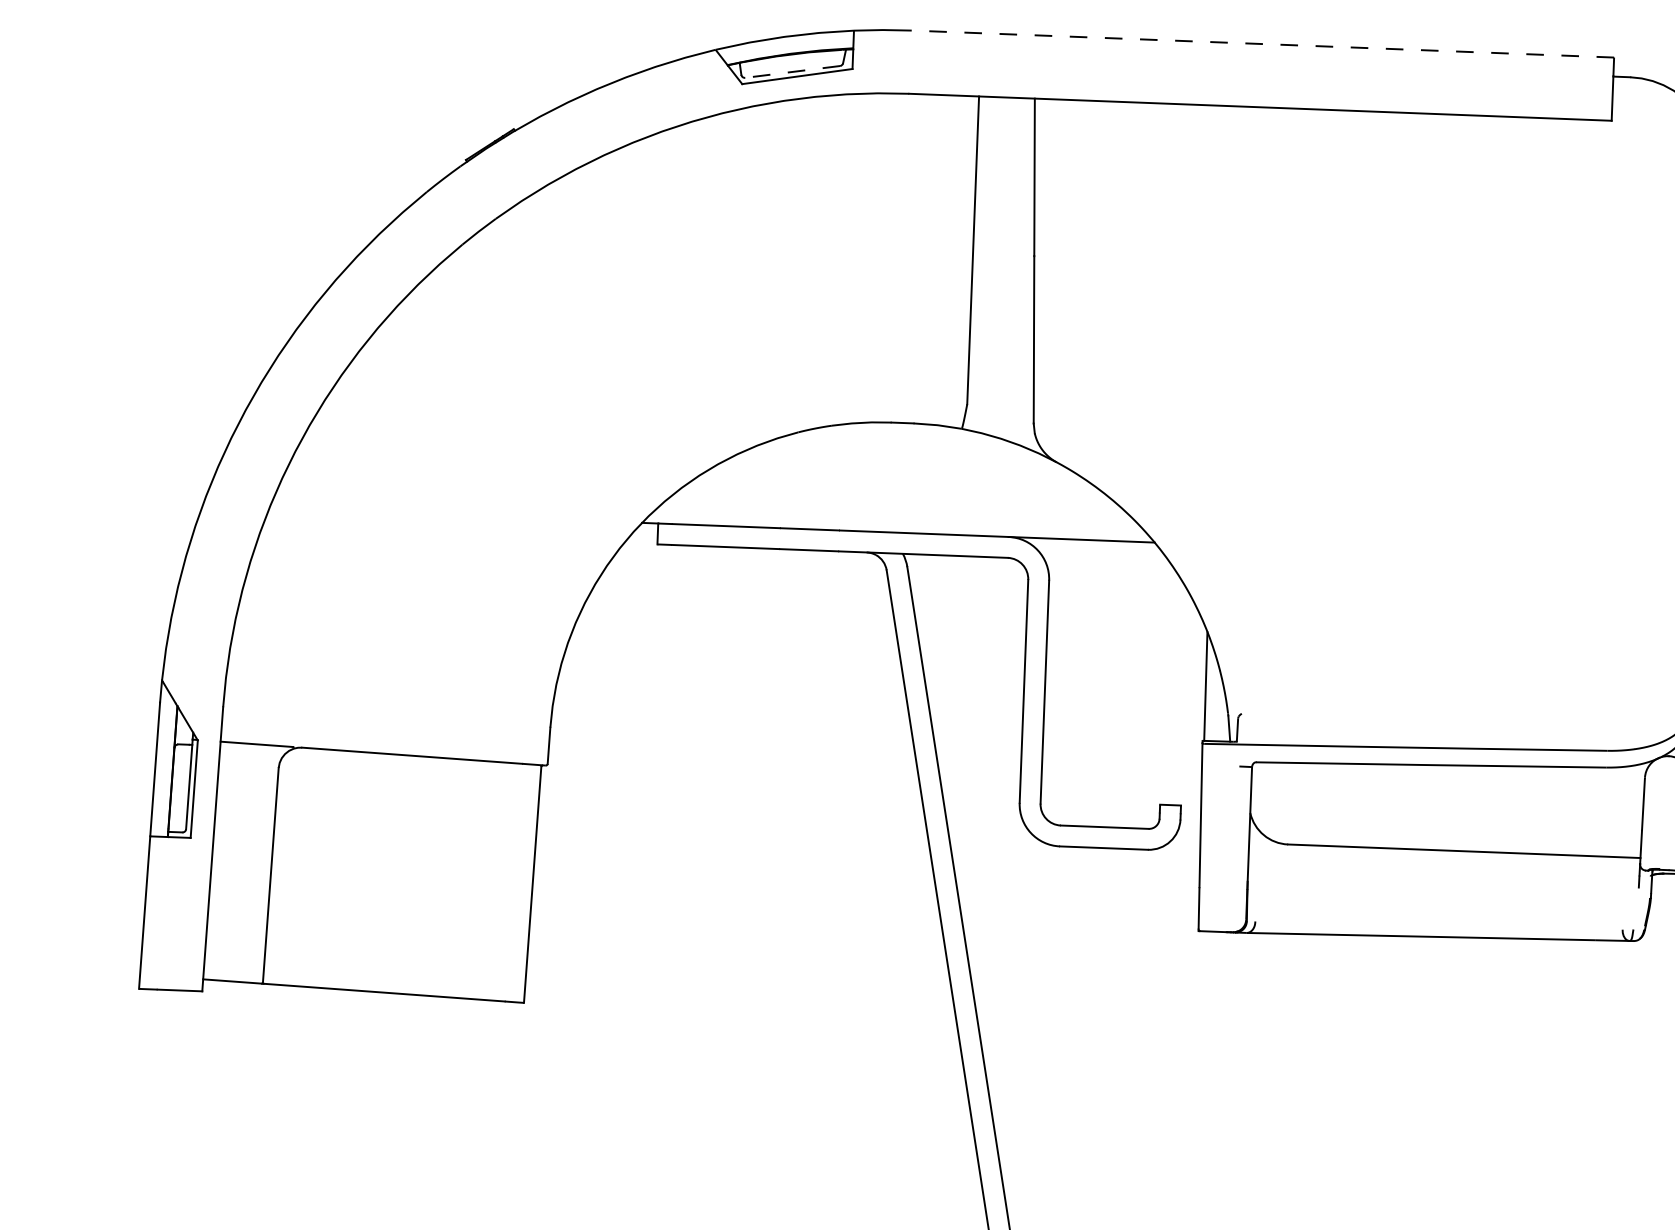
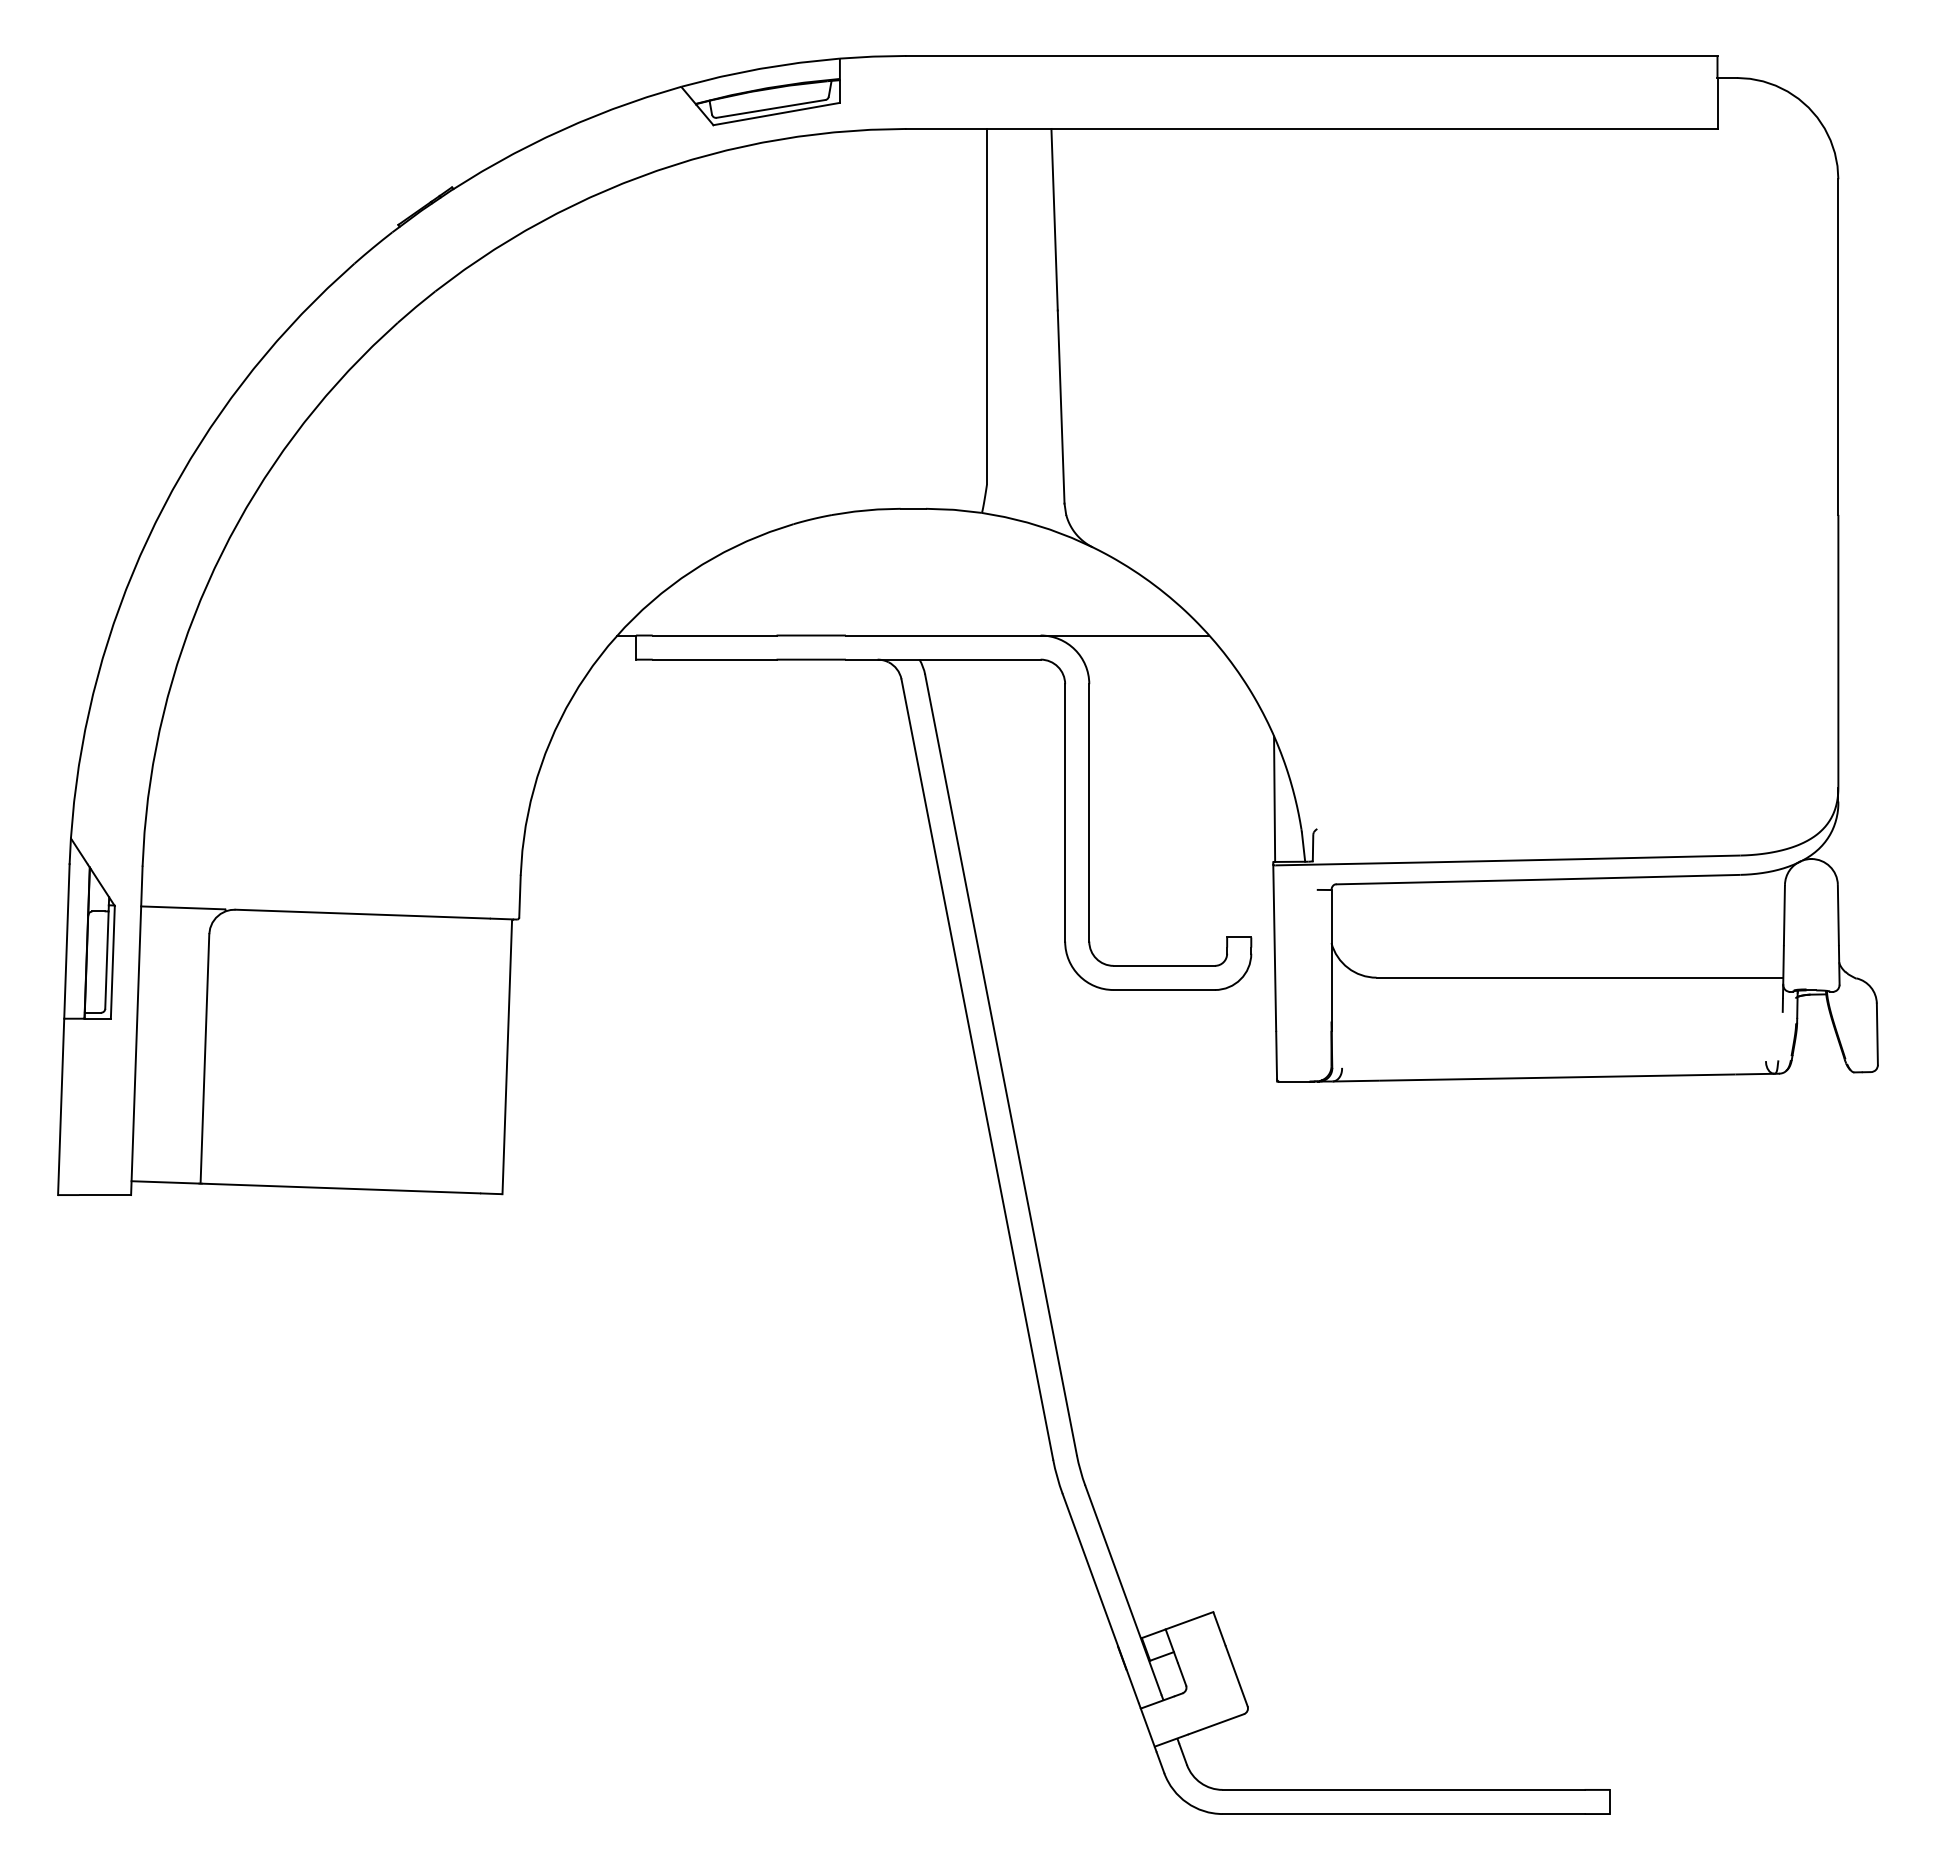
line: (1262, 43) -> (1311, 55), dashed -> solid
line: (792, 71) -> (770, 108), dashed -> solid

